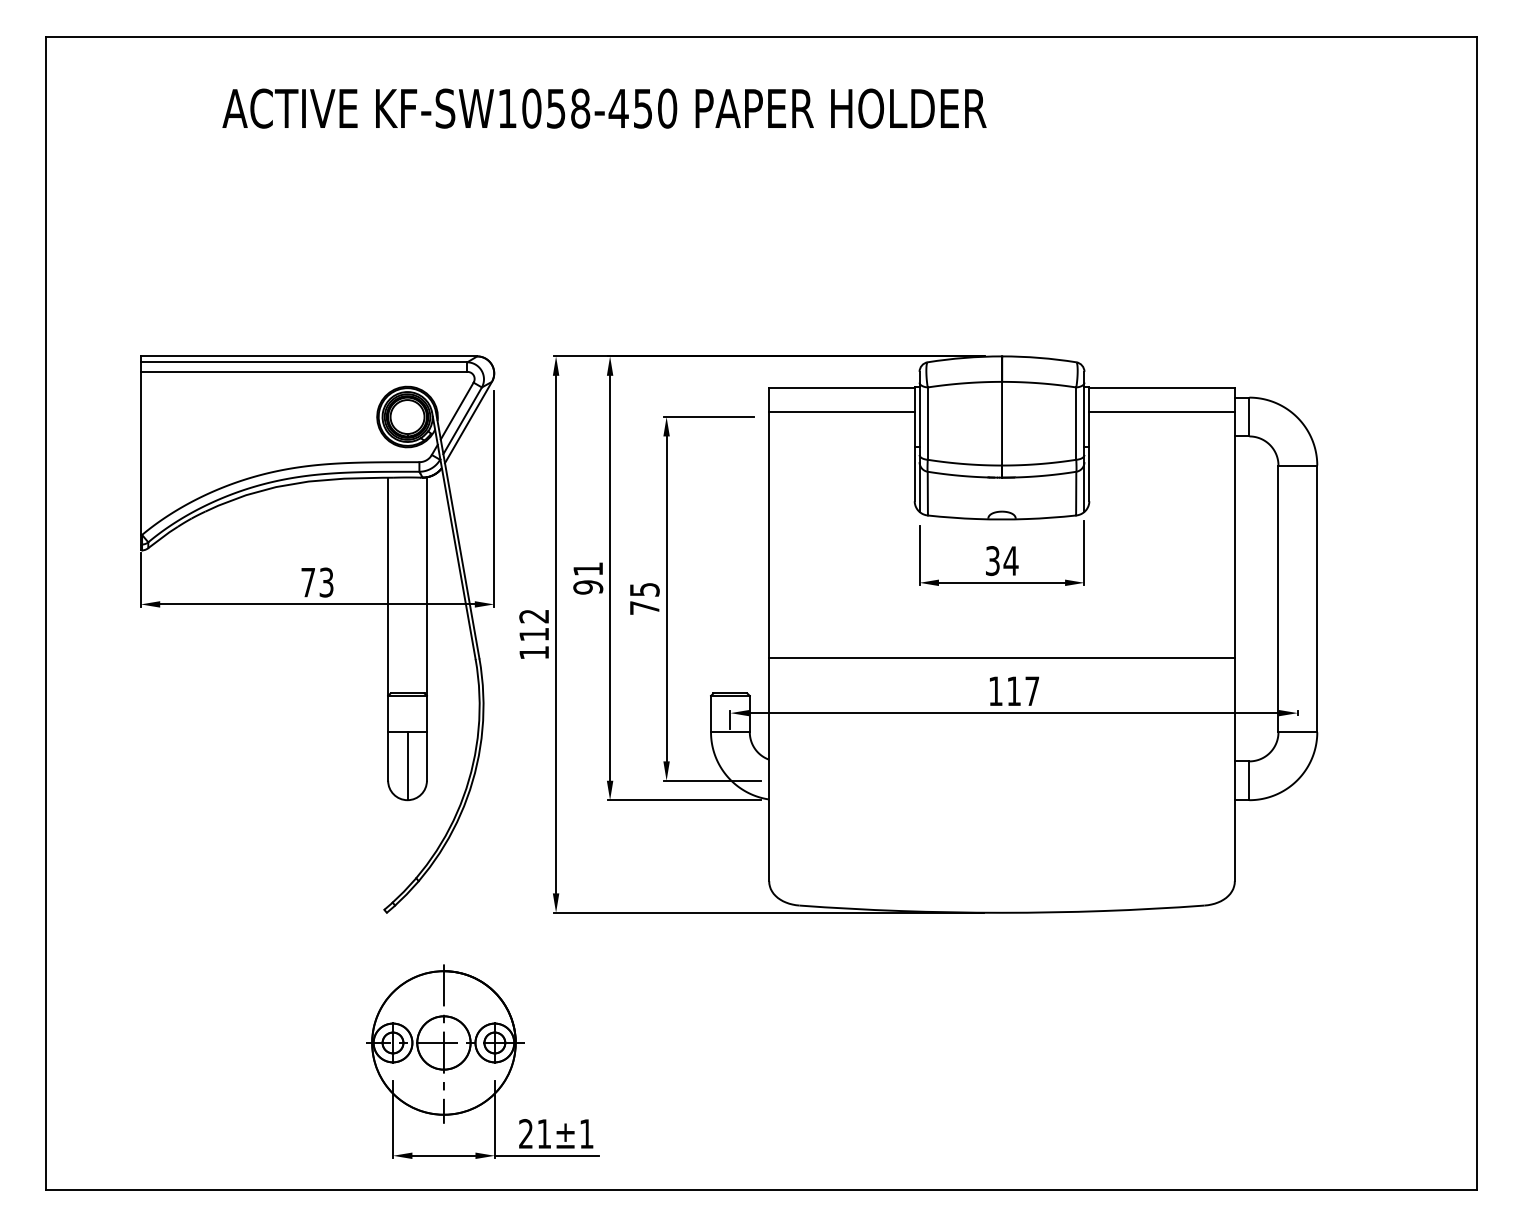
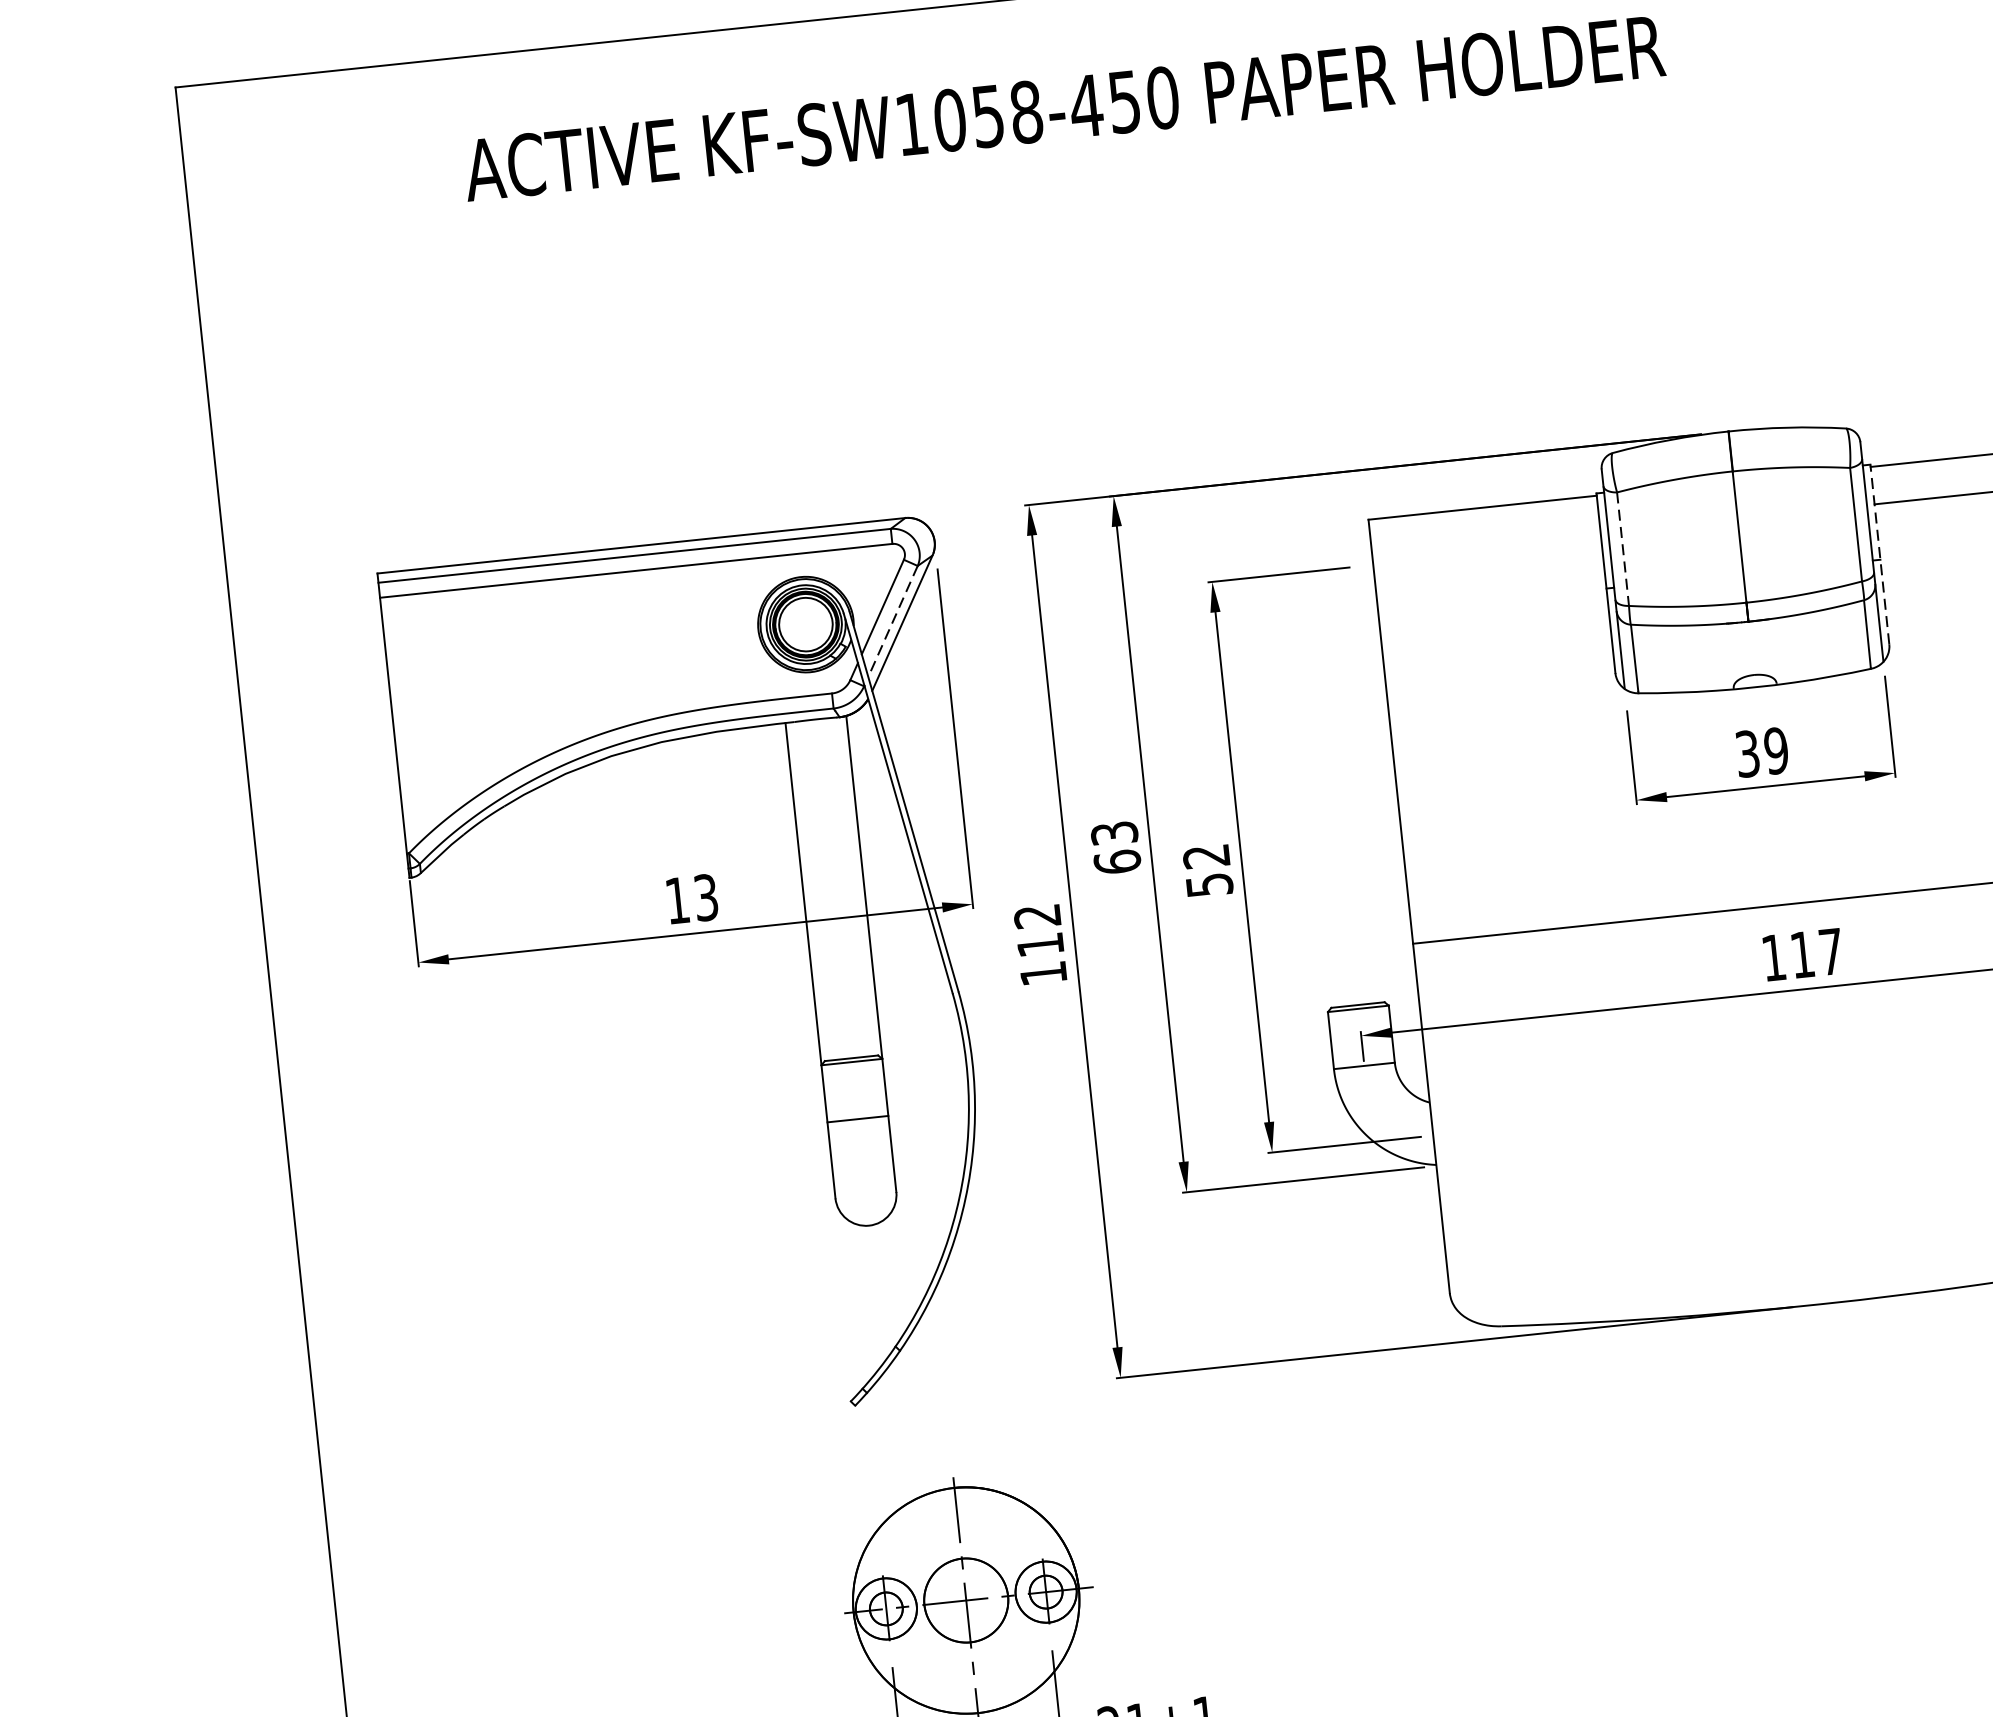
line: (841, 412) -> (1485, 545), removed
line: (462, 420) -> (892, 620), solid -> dashed
line: (927, 424) -> (1622, 550), solid -> dashed
line: (1089, 443) -> (1880, 553), solid -> dashed
text: (1010, 561) -> (1775, 751), 34 -> 39
text: (588, 578) -> (1116, 848), 91 -> 63
text: (307, 582) -> (676, 900), 73 -> 13
text: (644, 598) -> (1207, 870), 75 -> 52
line: (407, 766) -> (863, 1172), removed

